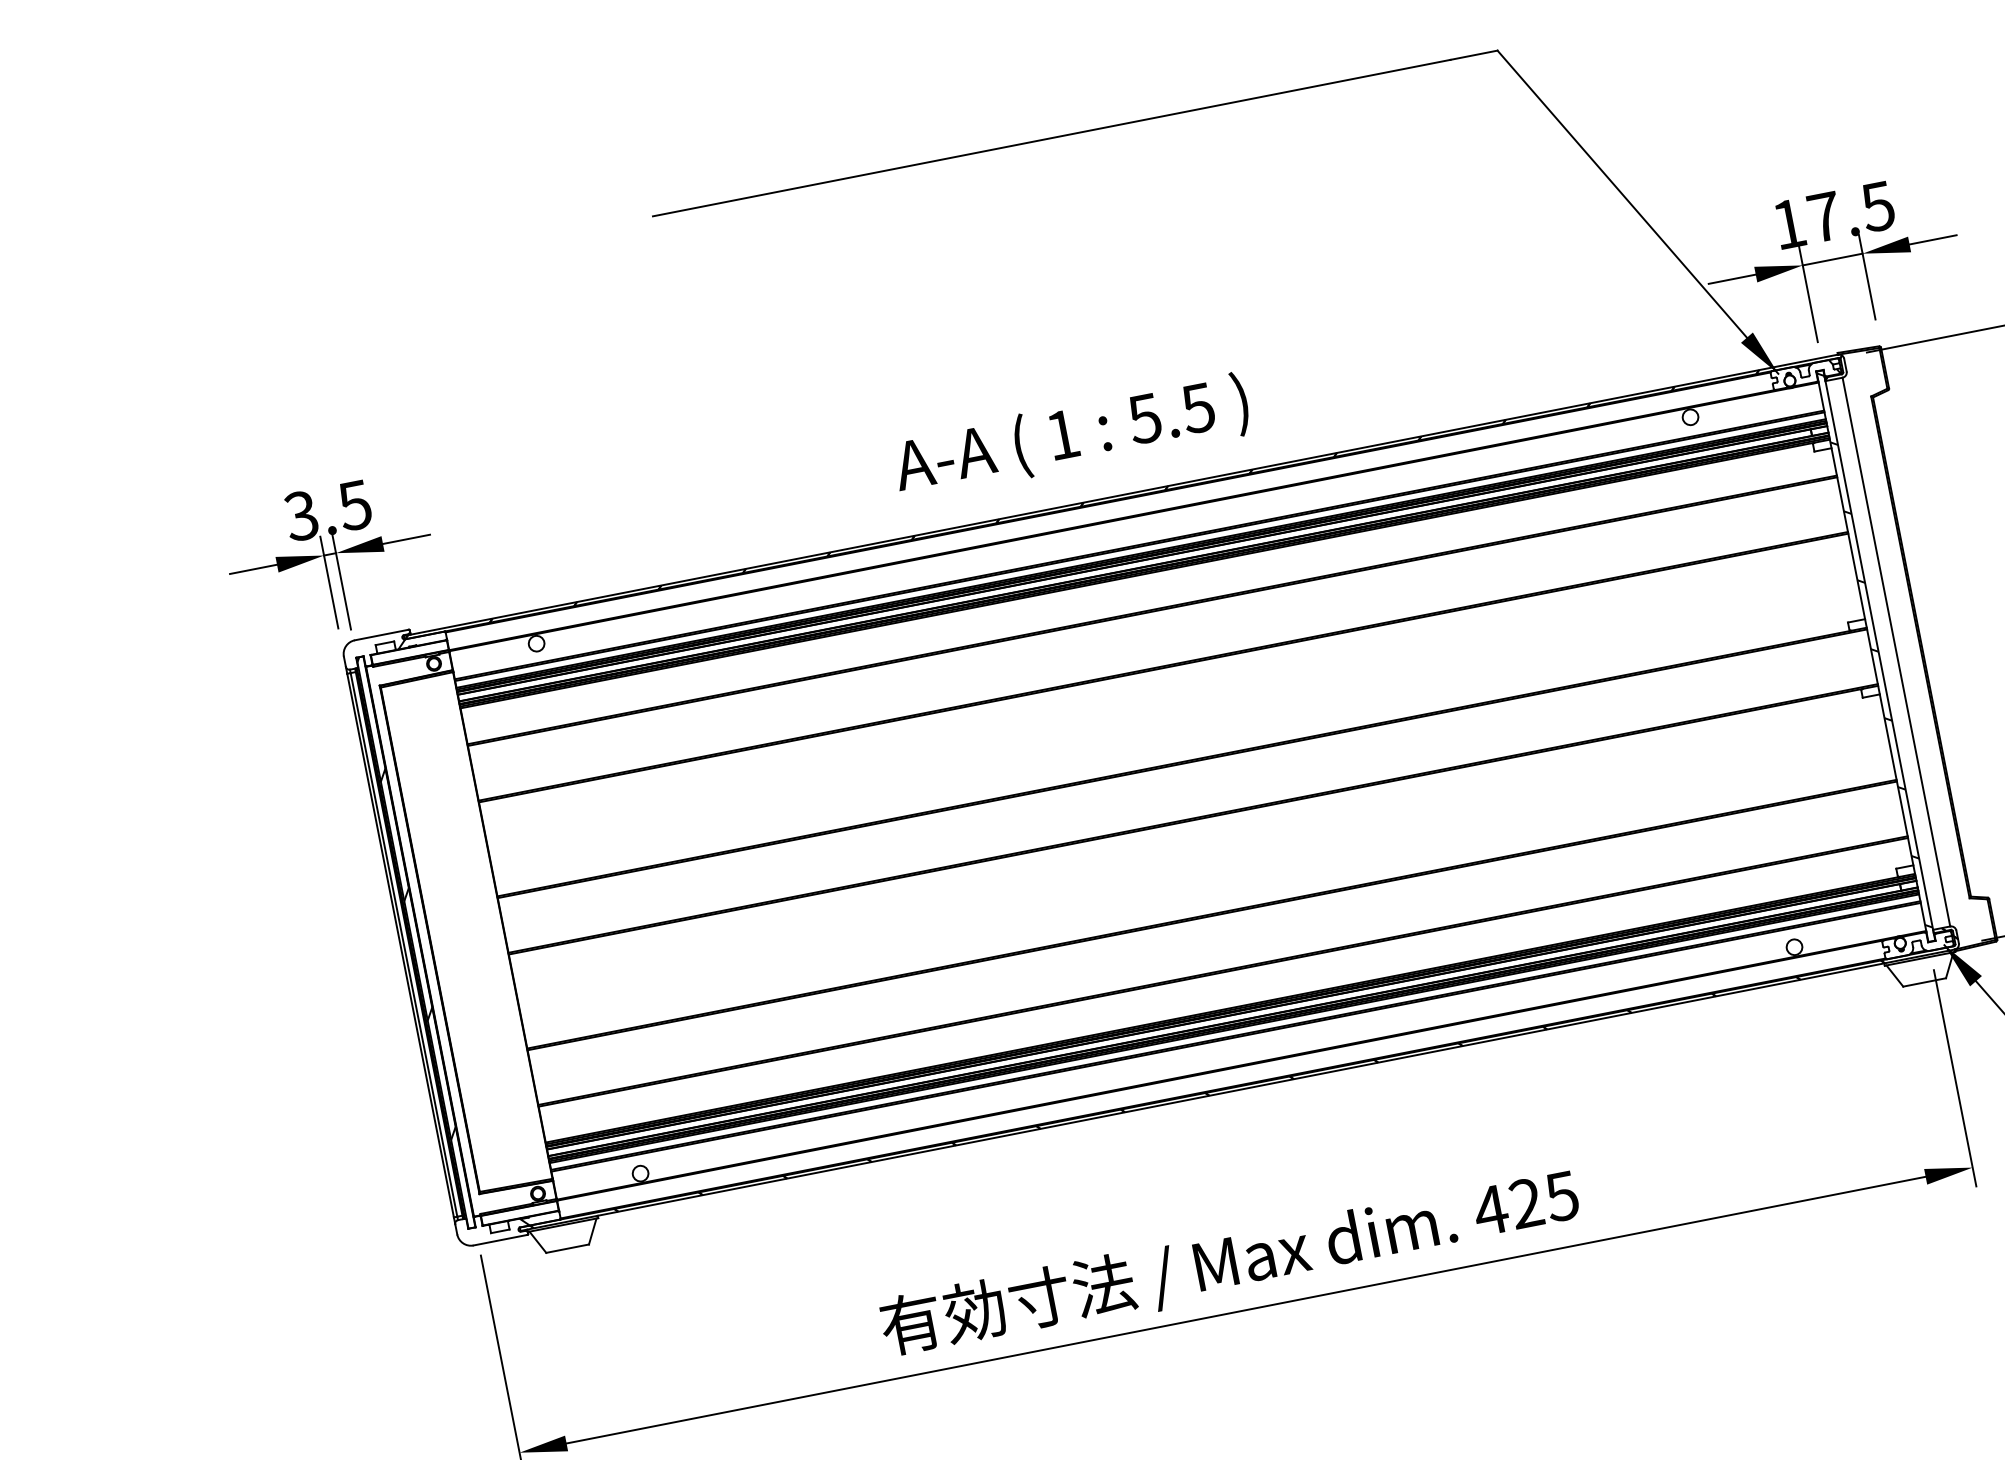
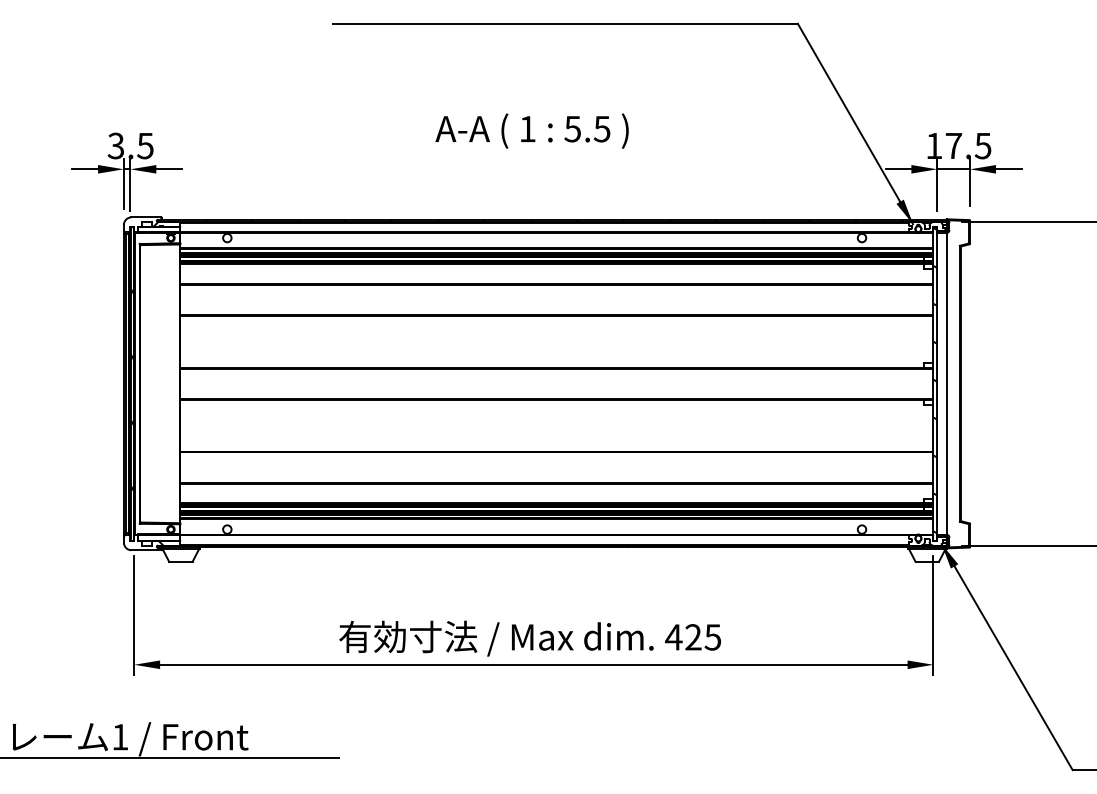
text: (1070, 435) -> (531, 130), moved

